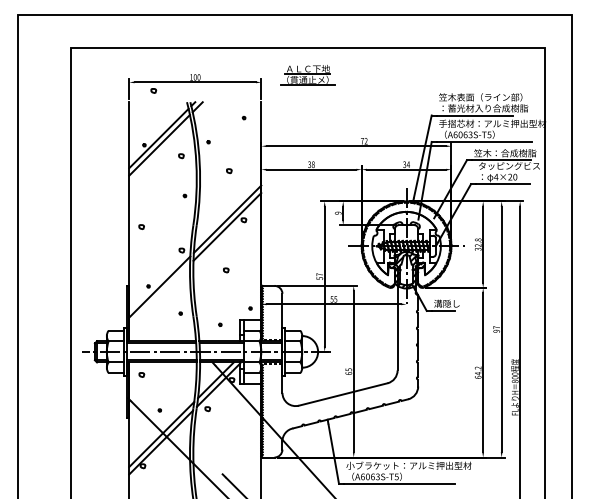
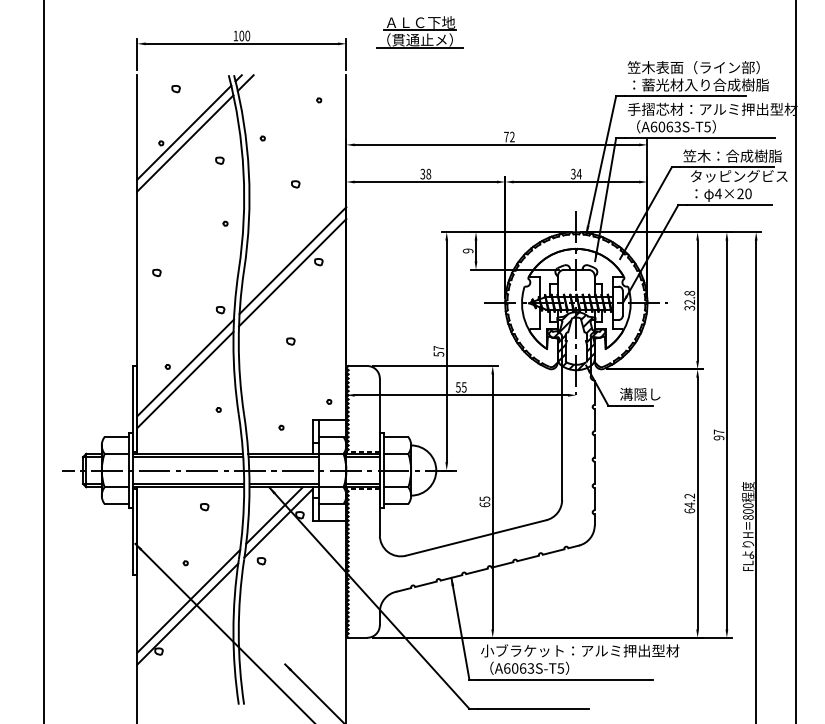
part: (153, 90) -> (175, 88), moved
line: (159, 294) -> (185, 379), added
part: (141, 374) -> (204, 506), moved

